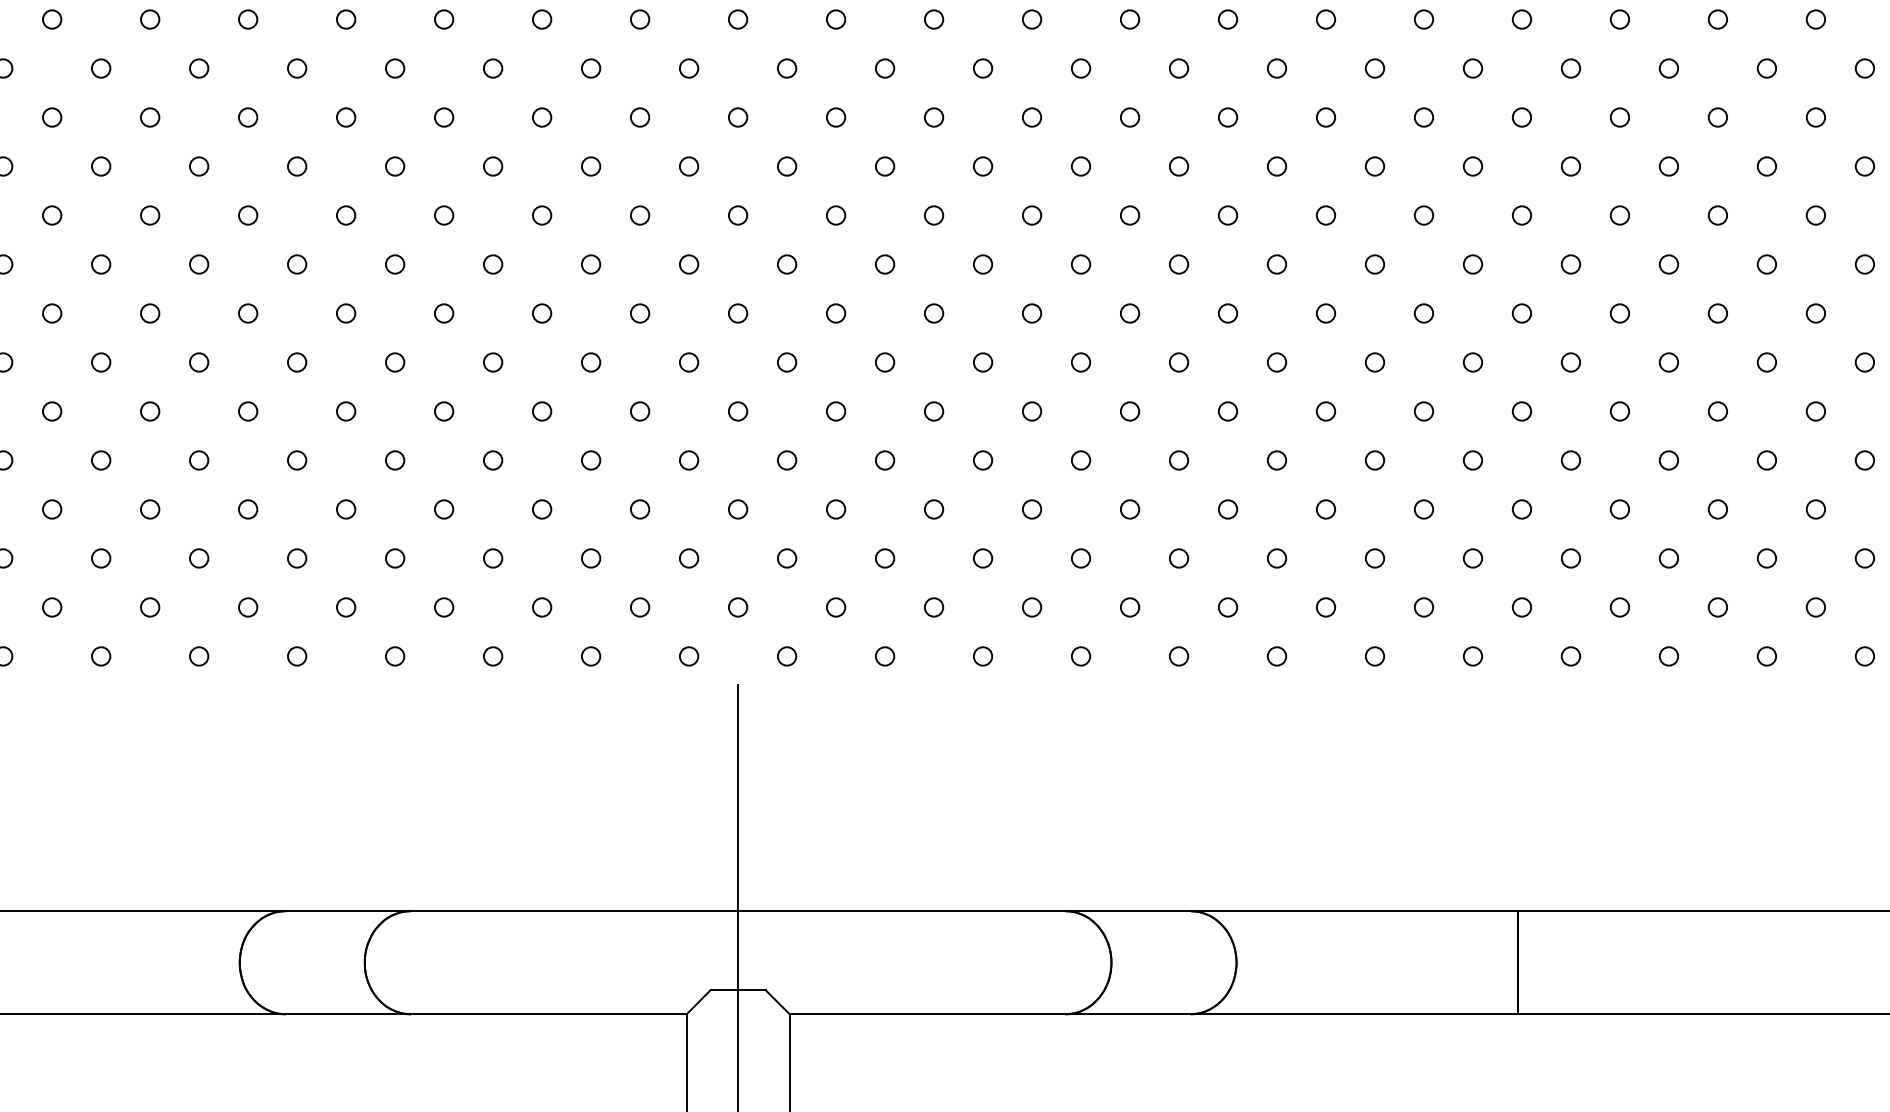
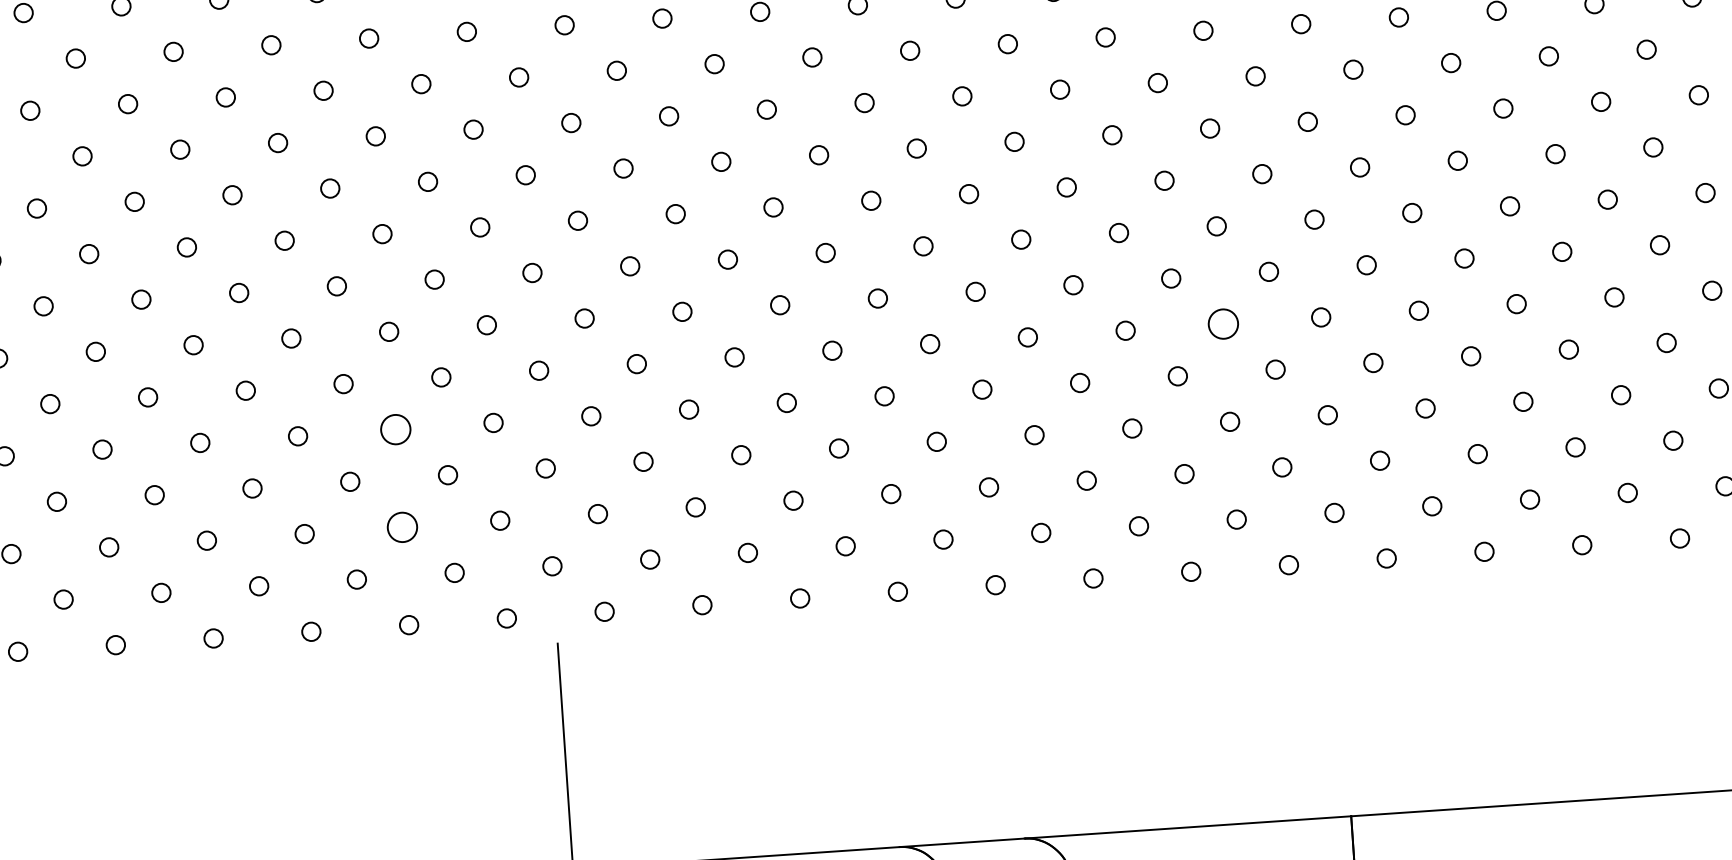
circle: (1423, 411) -> (1222, 324), size x1.6
circle: (590, 460) -> (395, 429), size x1.6
circle: (590, 558) -> (401, 527), size x1.6

